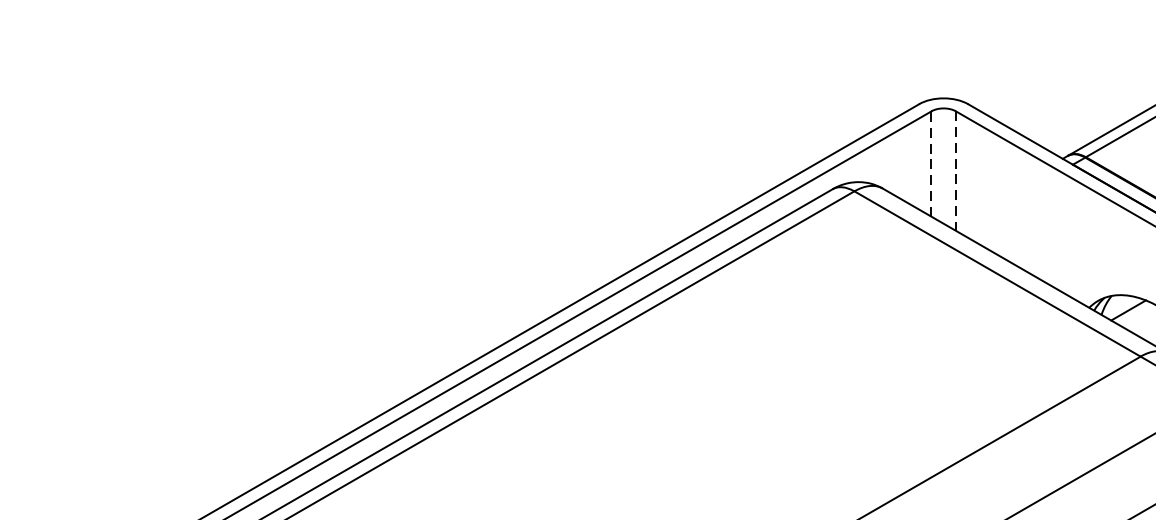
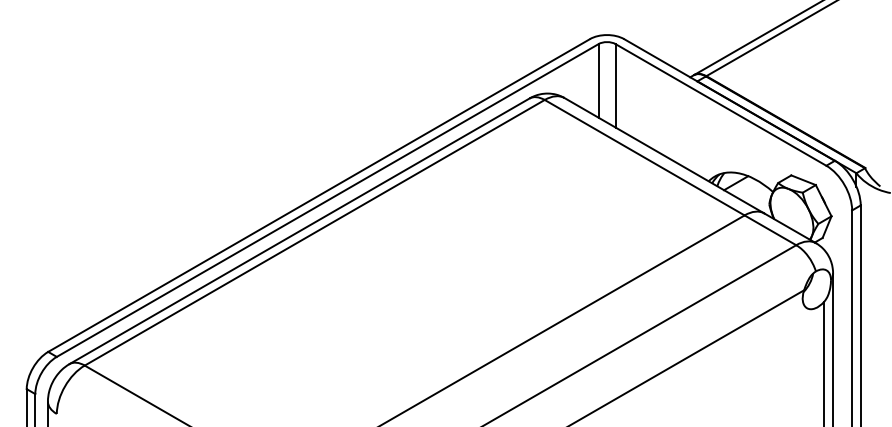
line: (931, 163) -> (598, 80), dashed -> solid
line: (955, 170) -> (615, 85), dashed -> solid

